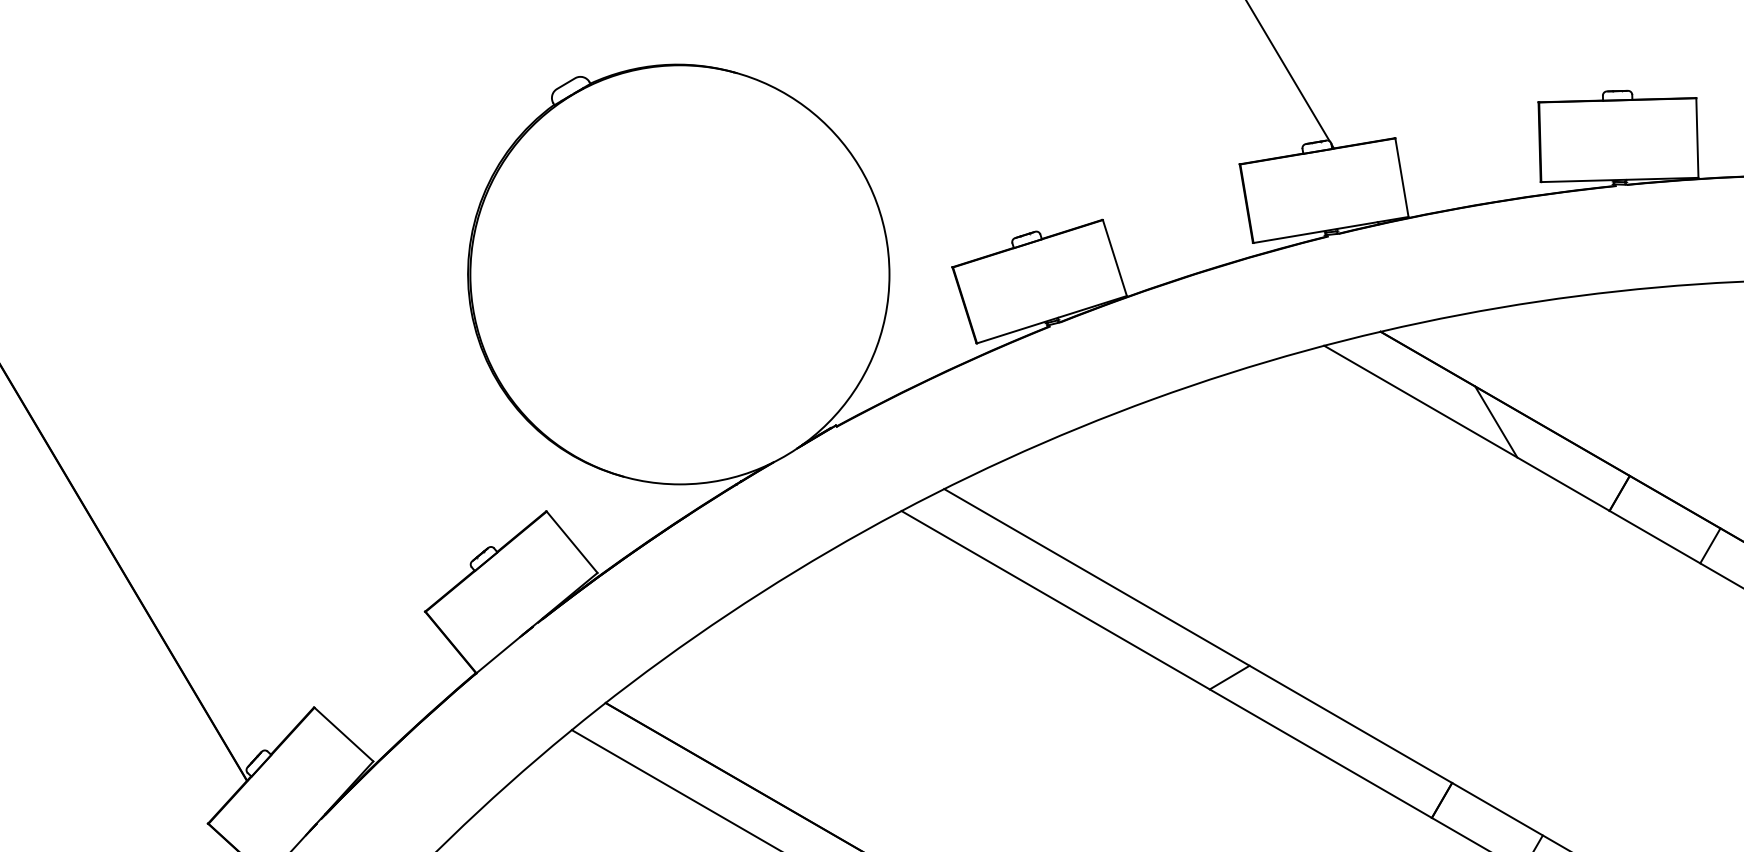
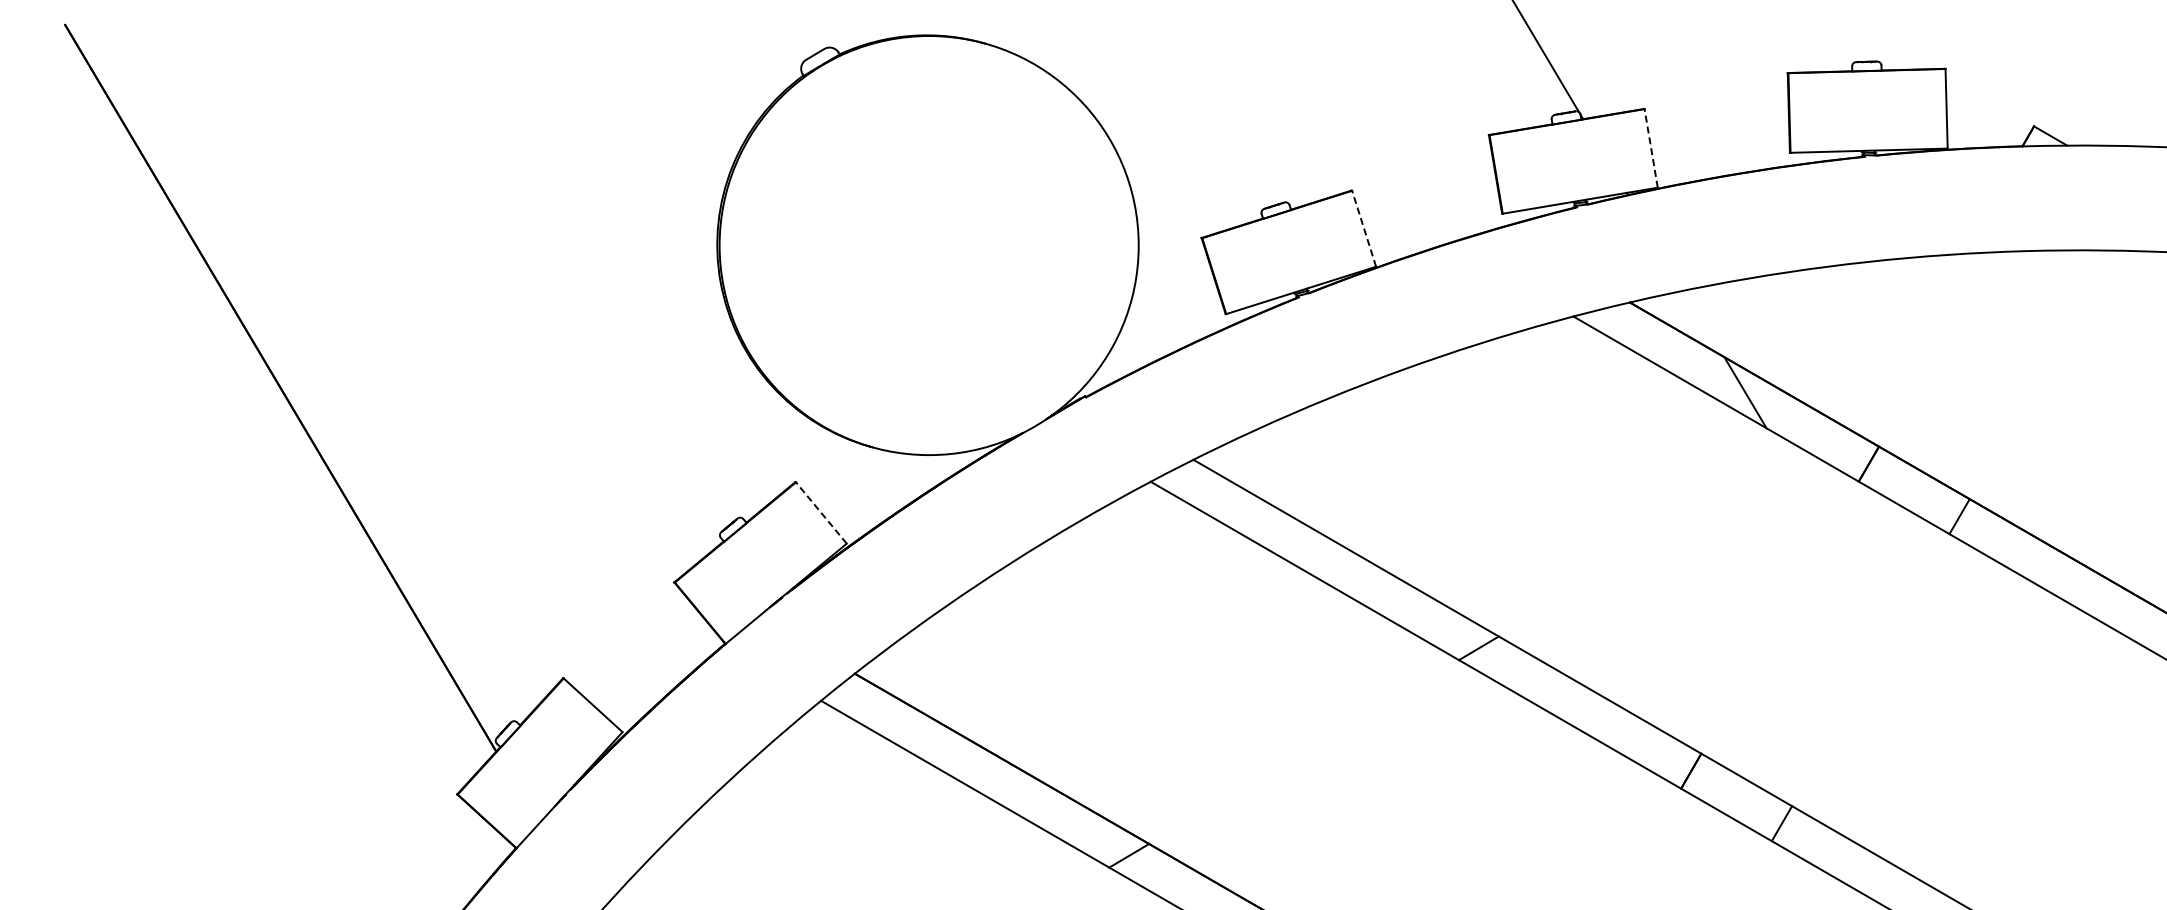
line: (1402, 177) -> (1651, 148), solid -> dashed
line: (1115, 257) -> (1364, 228), solid -> dashed
line: (572, 542) -> (821, 513), solid -> dashed

